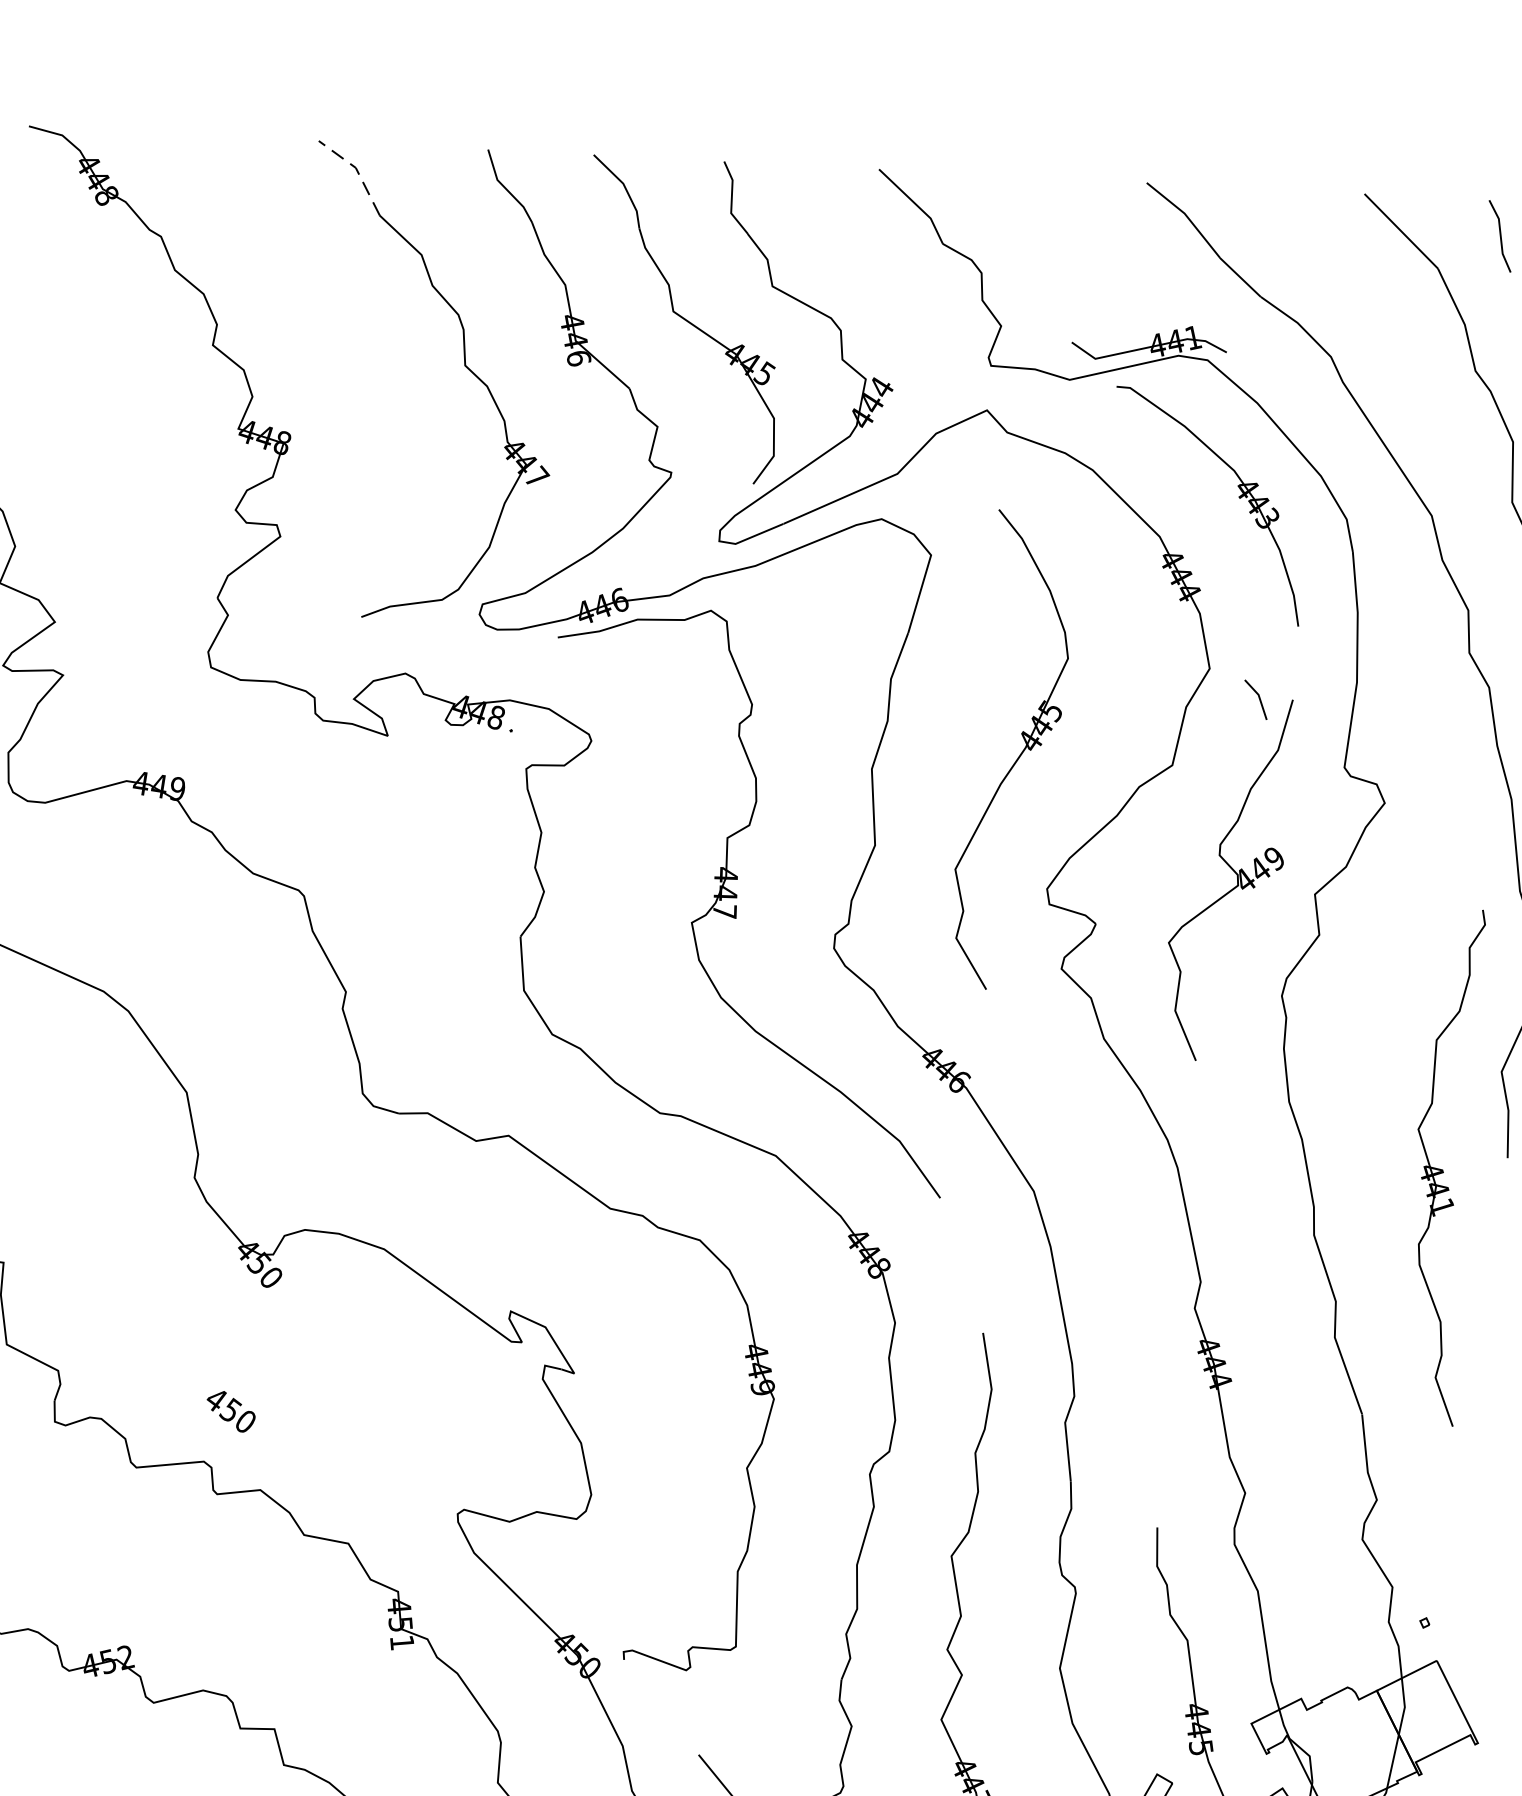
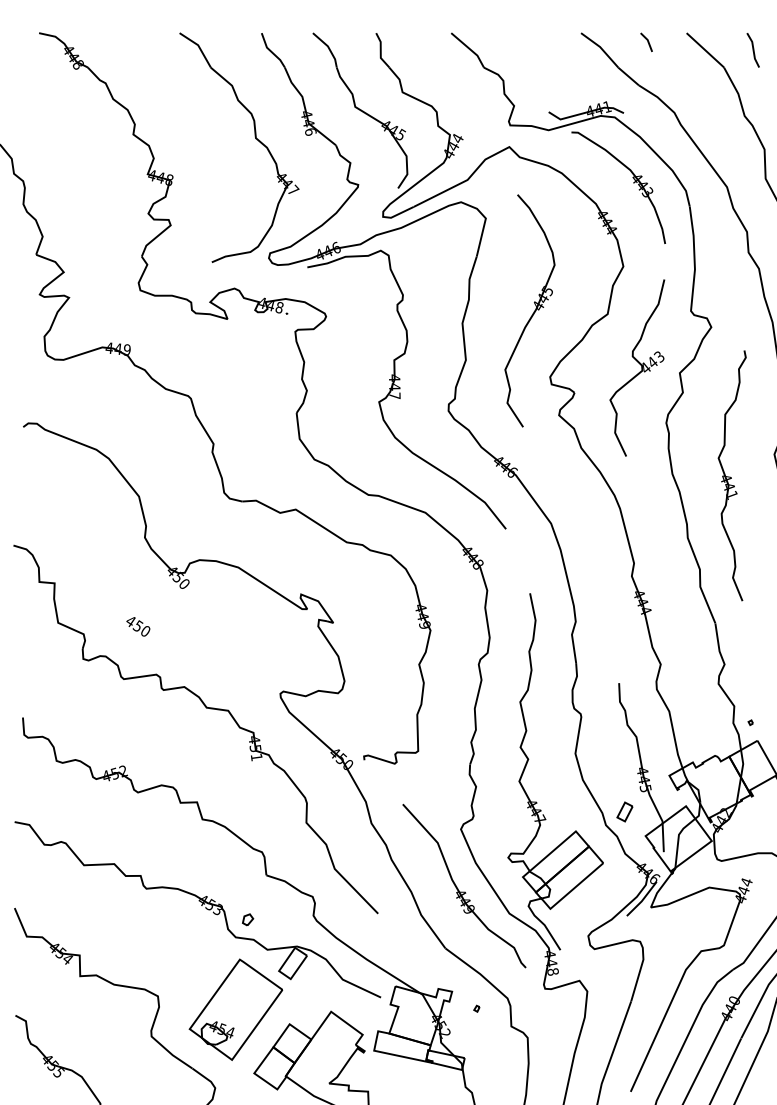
line: (356, 170) -> (198, 46), dashed -> solid
line: (1256, 695) -> (646, 40), moved
text: (1272, 857) -> (658, 356), 449 -> 443
part: (1443, 1166) -> (731, 475), moved
text: (231, 1411) -> (138, 626), moved

